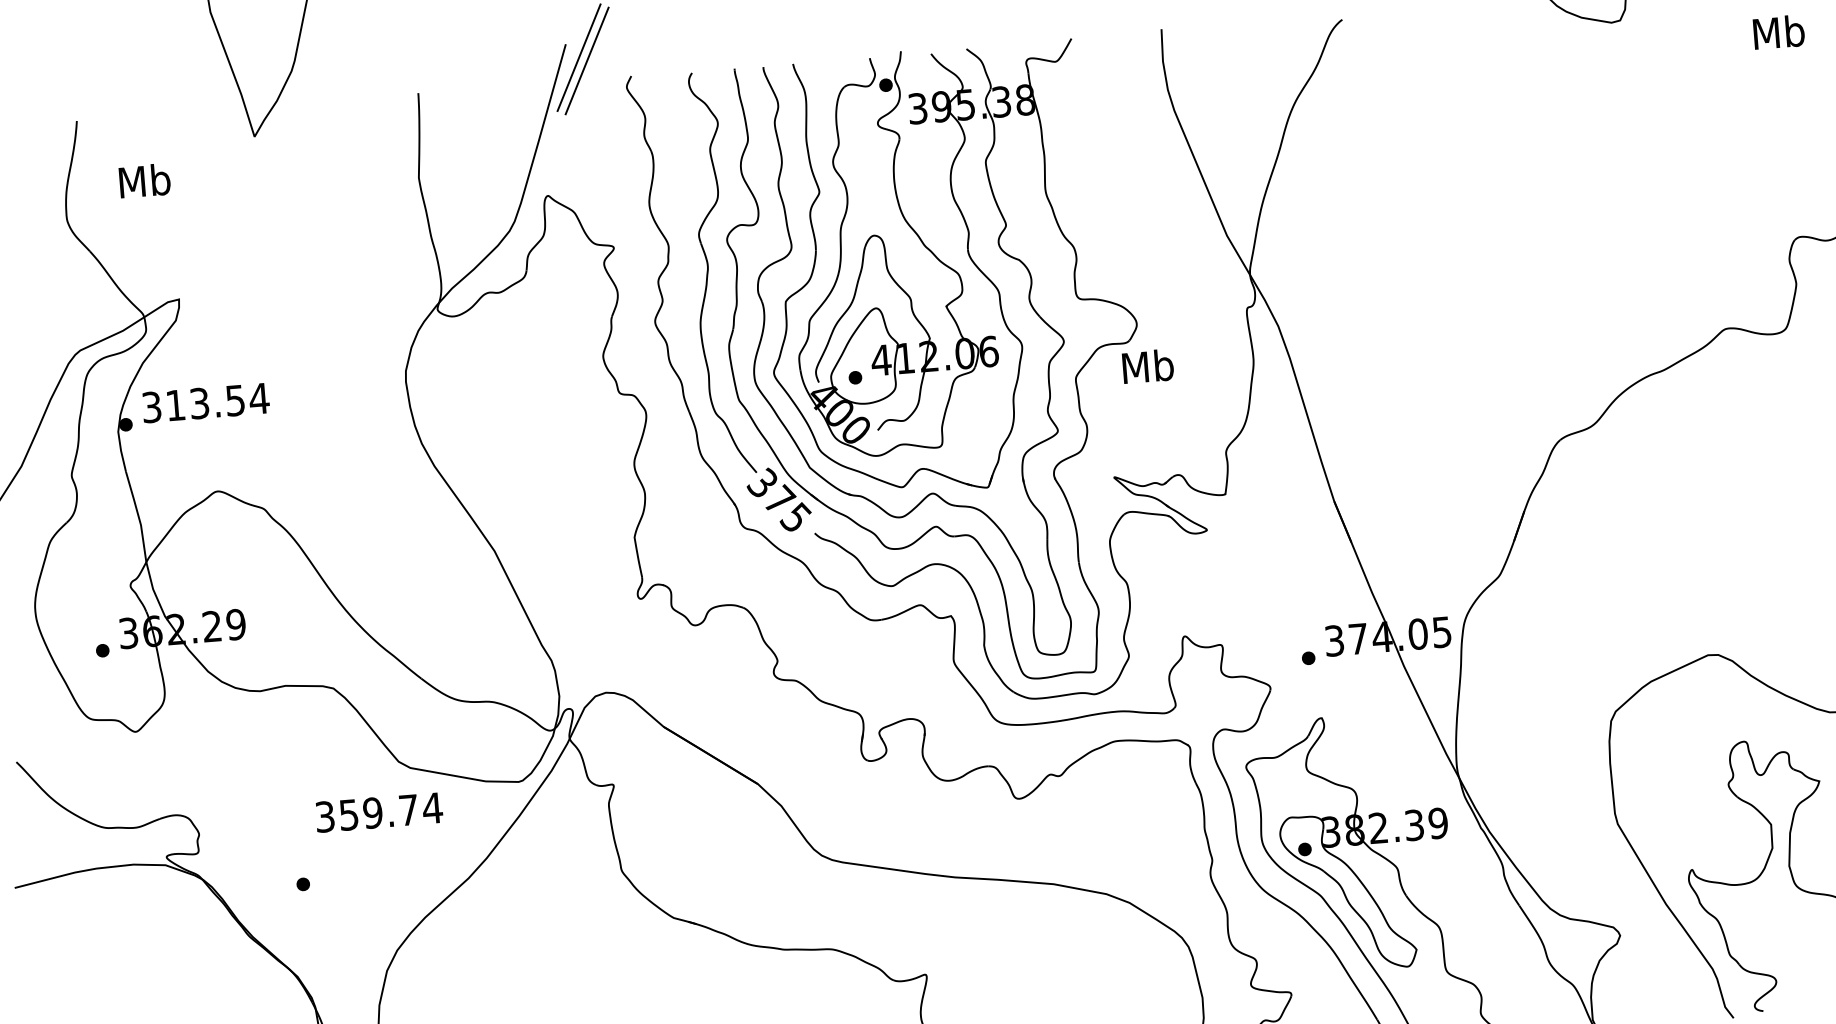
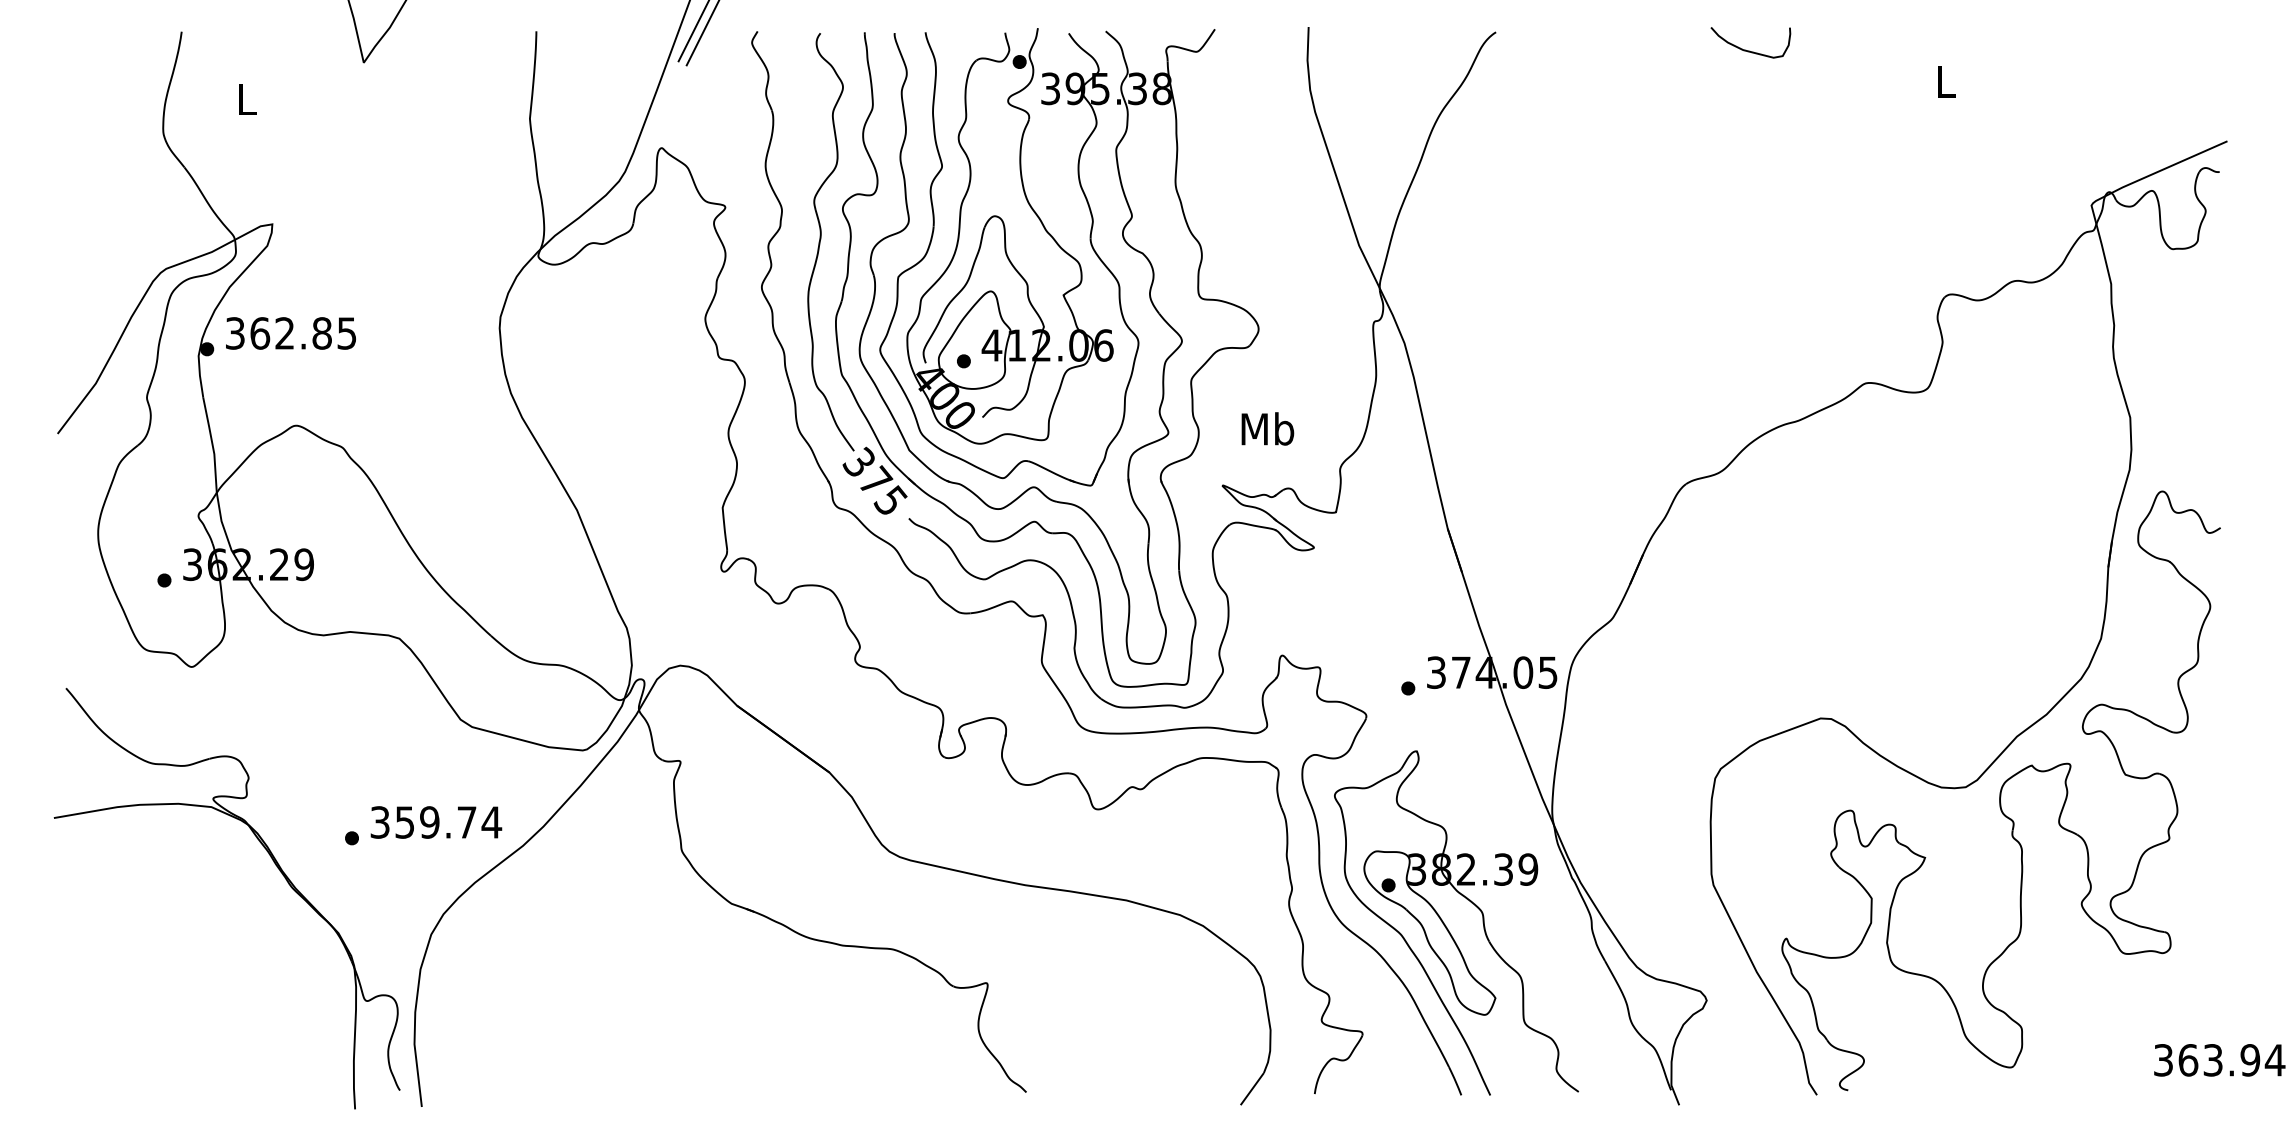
text: (1778, 32) -> (1945, 81), Mb -> L
text: (144, 180) -> (246, 98), Mb -> L
text: (1147, 366) -> (1267, 428), moved
text: (217, 402) -> (303, 333), 313.54 -> 362.85
text: (379, 812) -> (436, 822), moved

